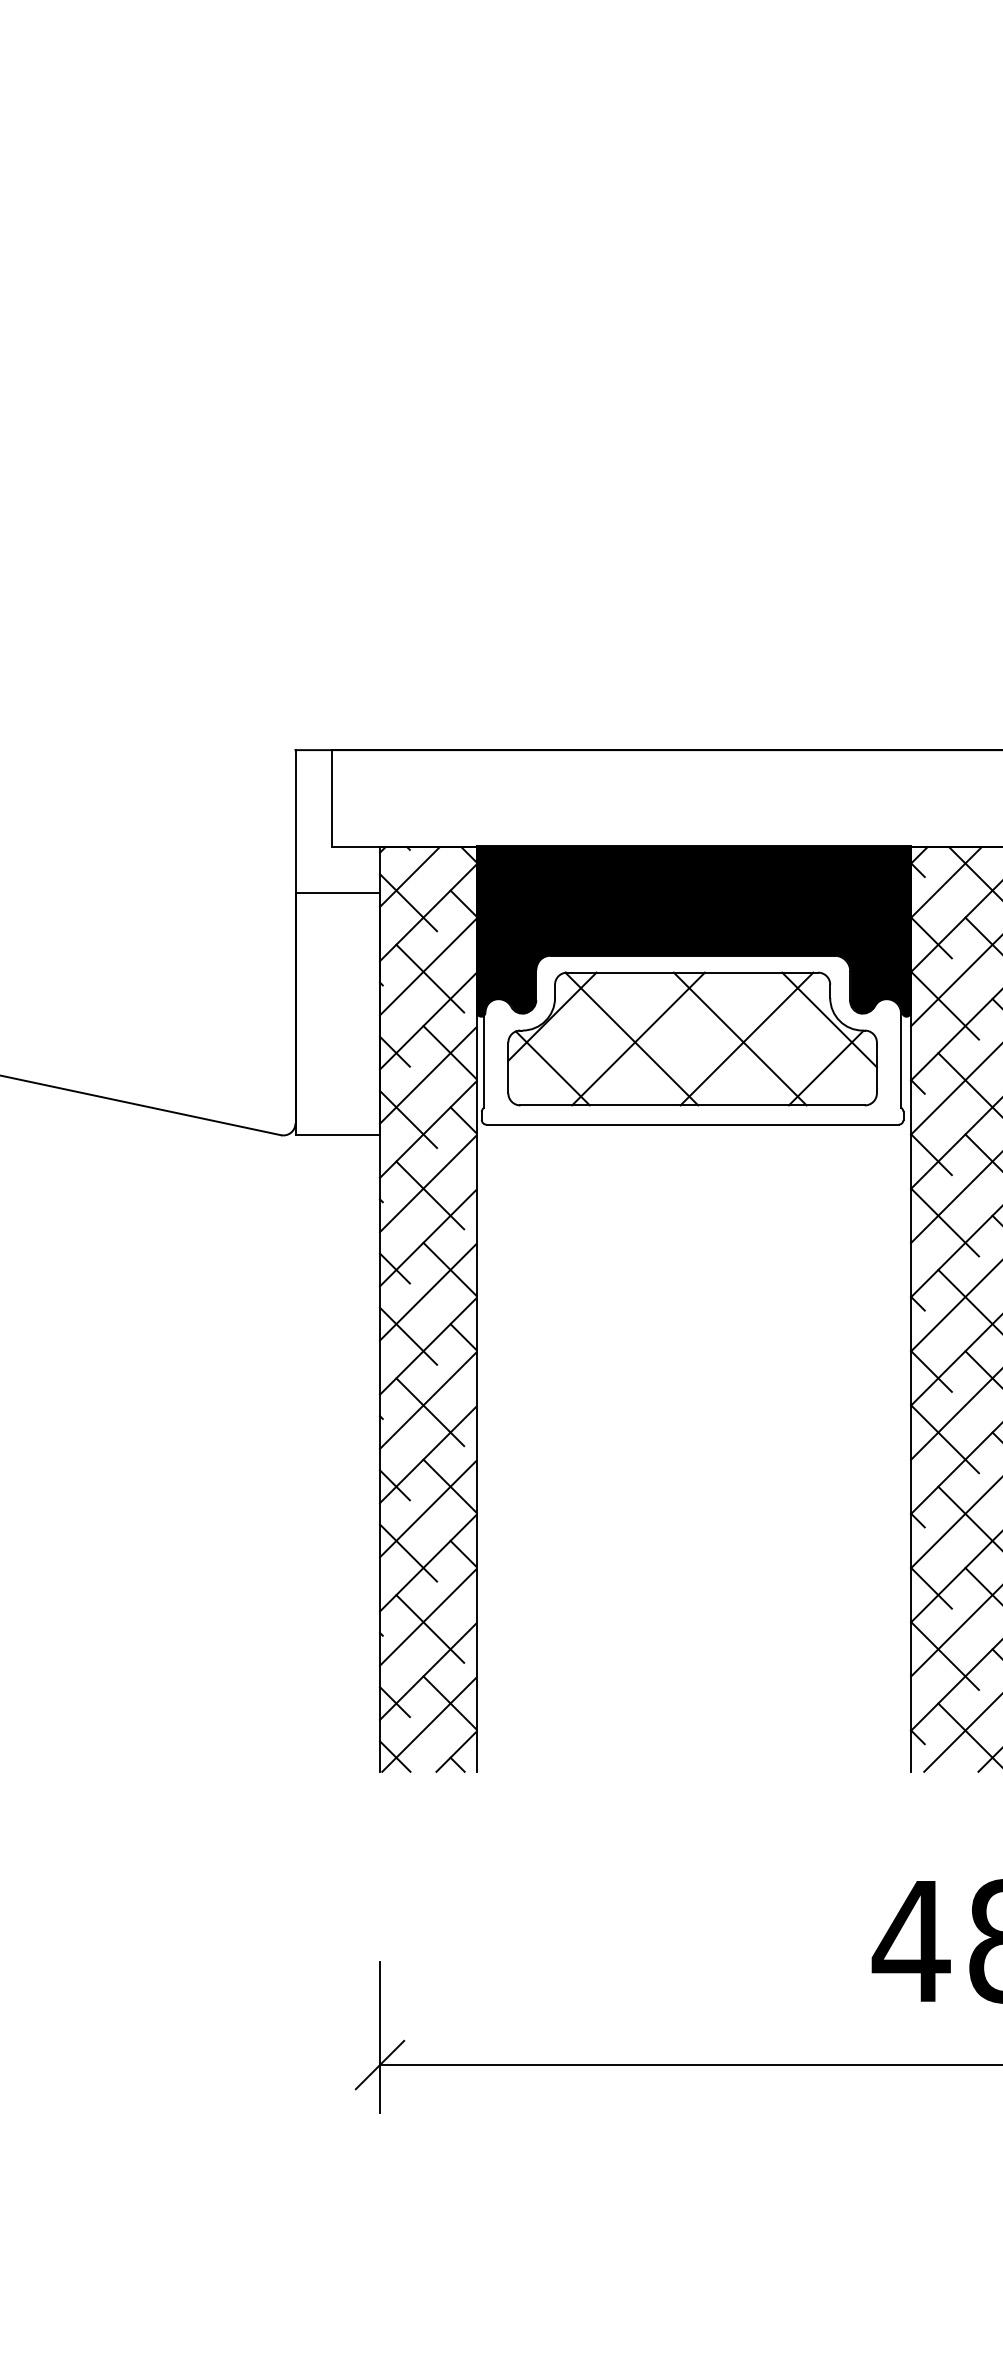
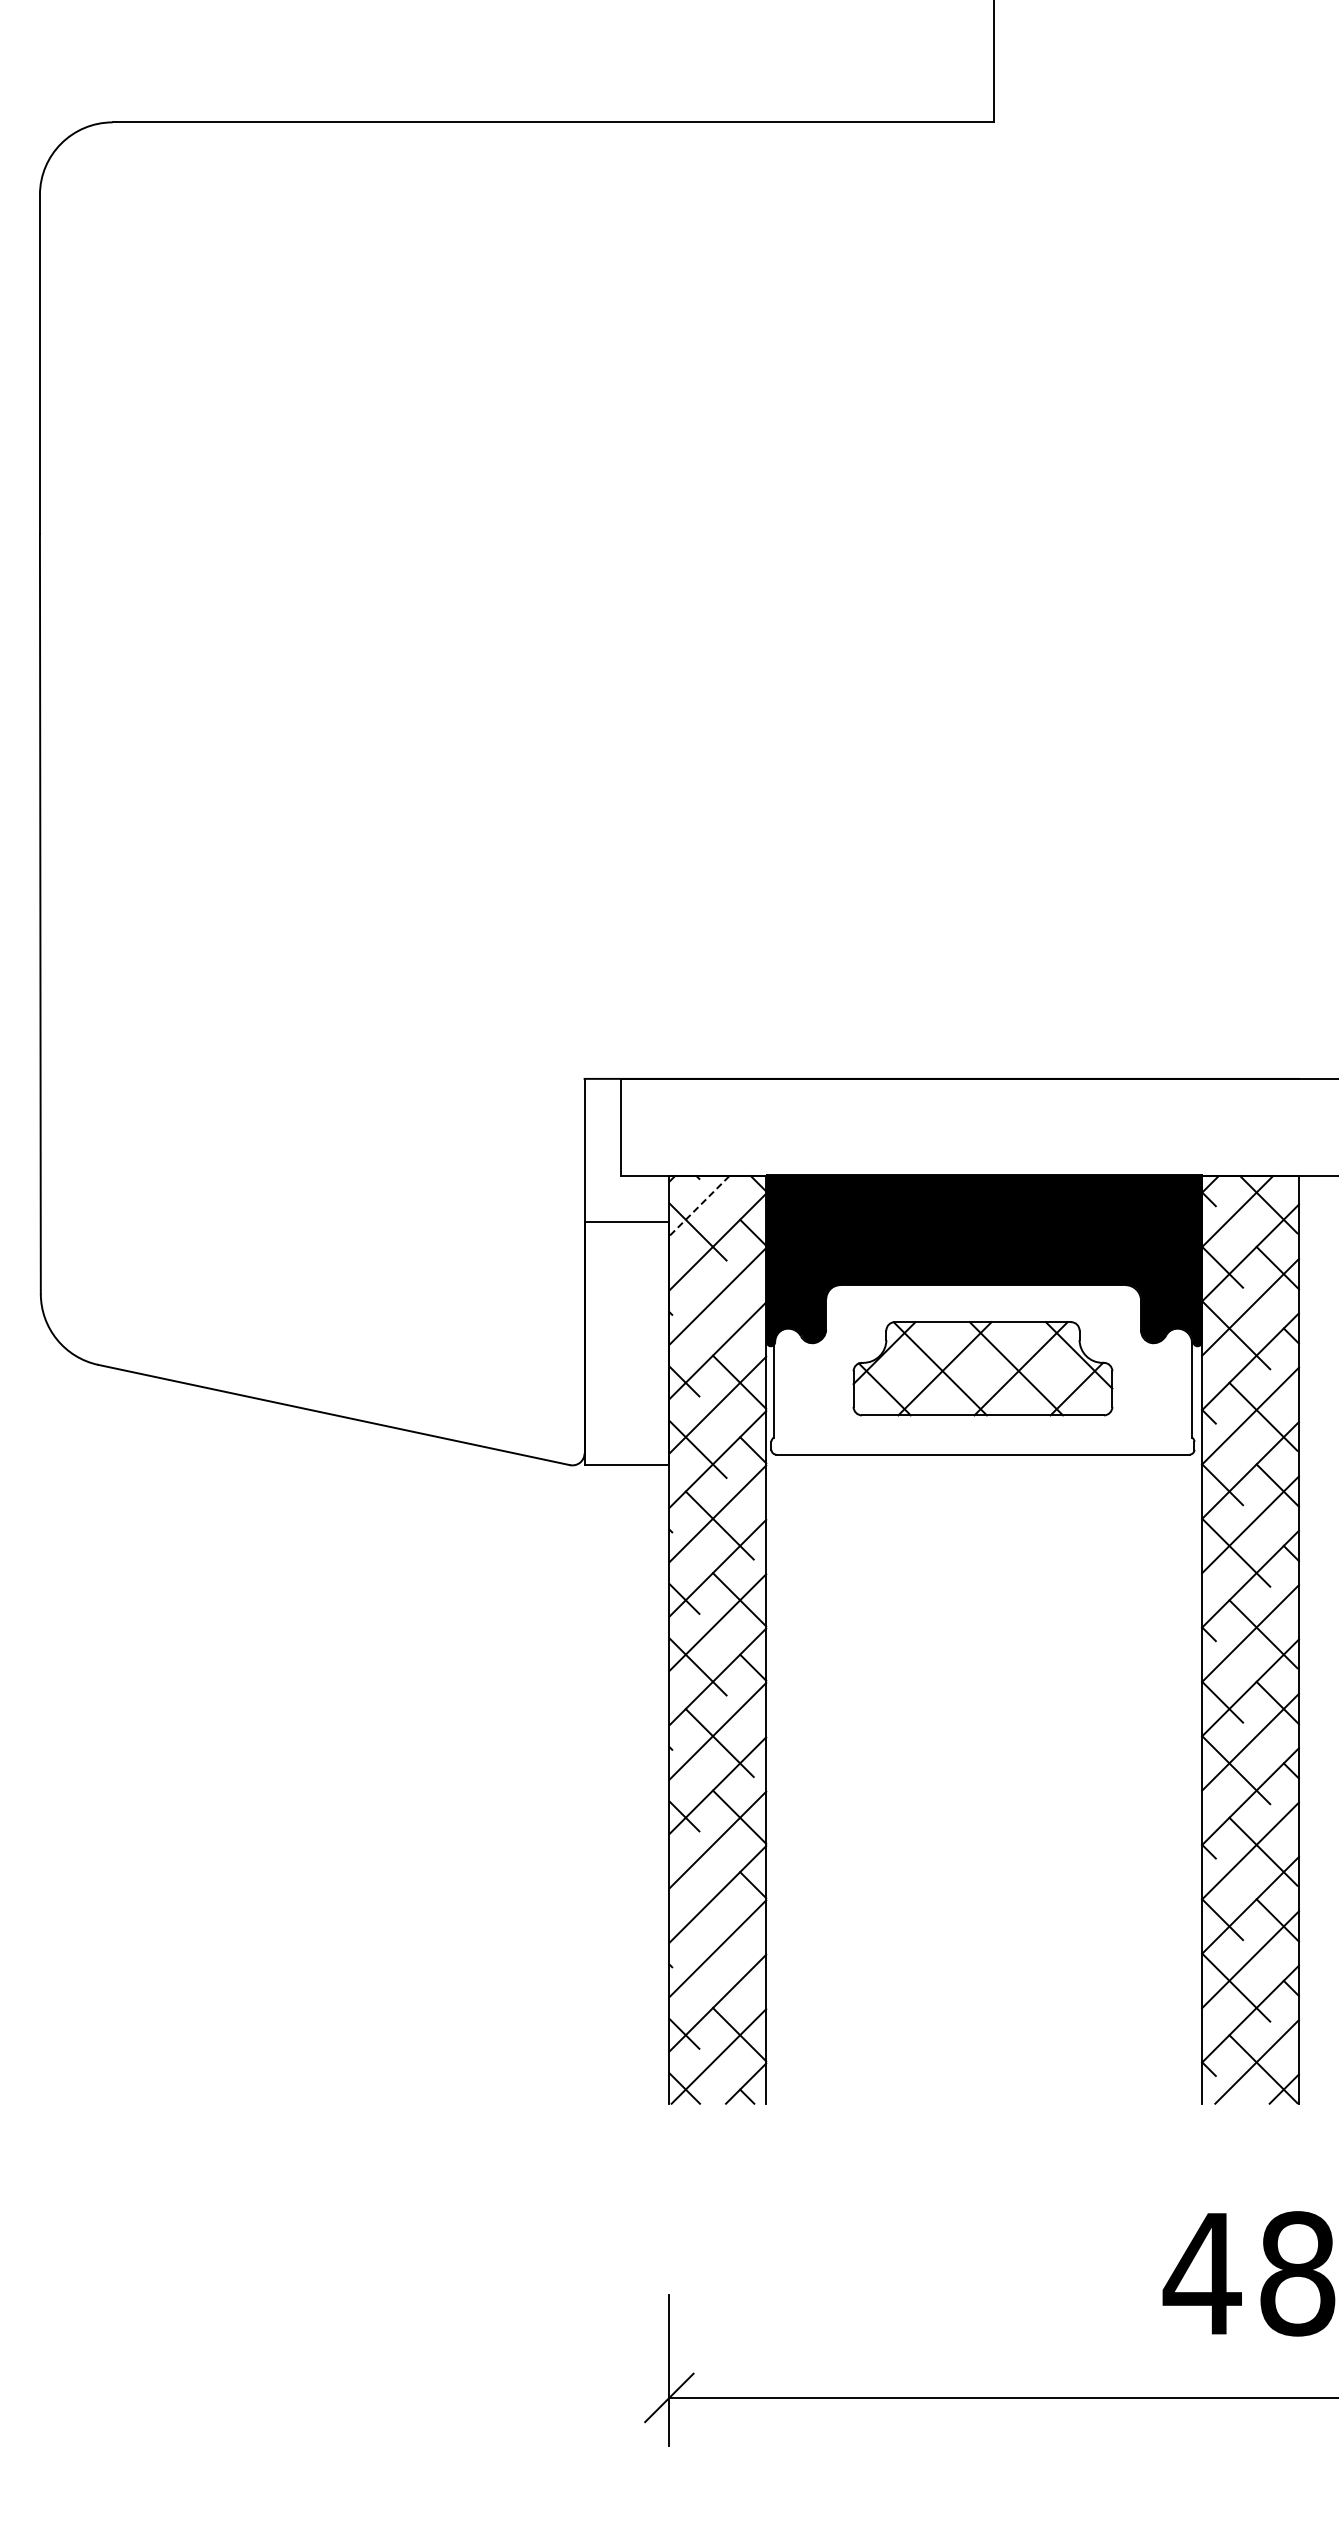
line: (410, 877) -> (699, 1206), solid -> dashed
line: (429, 979) -> (719, 1308), removed
part: (692, 1038) -> (982, 1368), size x0.7
line: (408, 1552) -> (697, 1883), removed
line: (429, 1629) -> (719, 1960), removed

